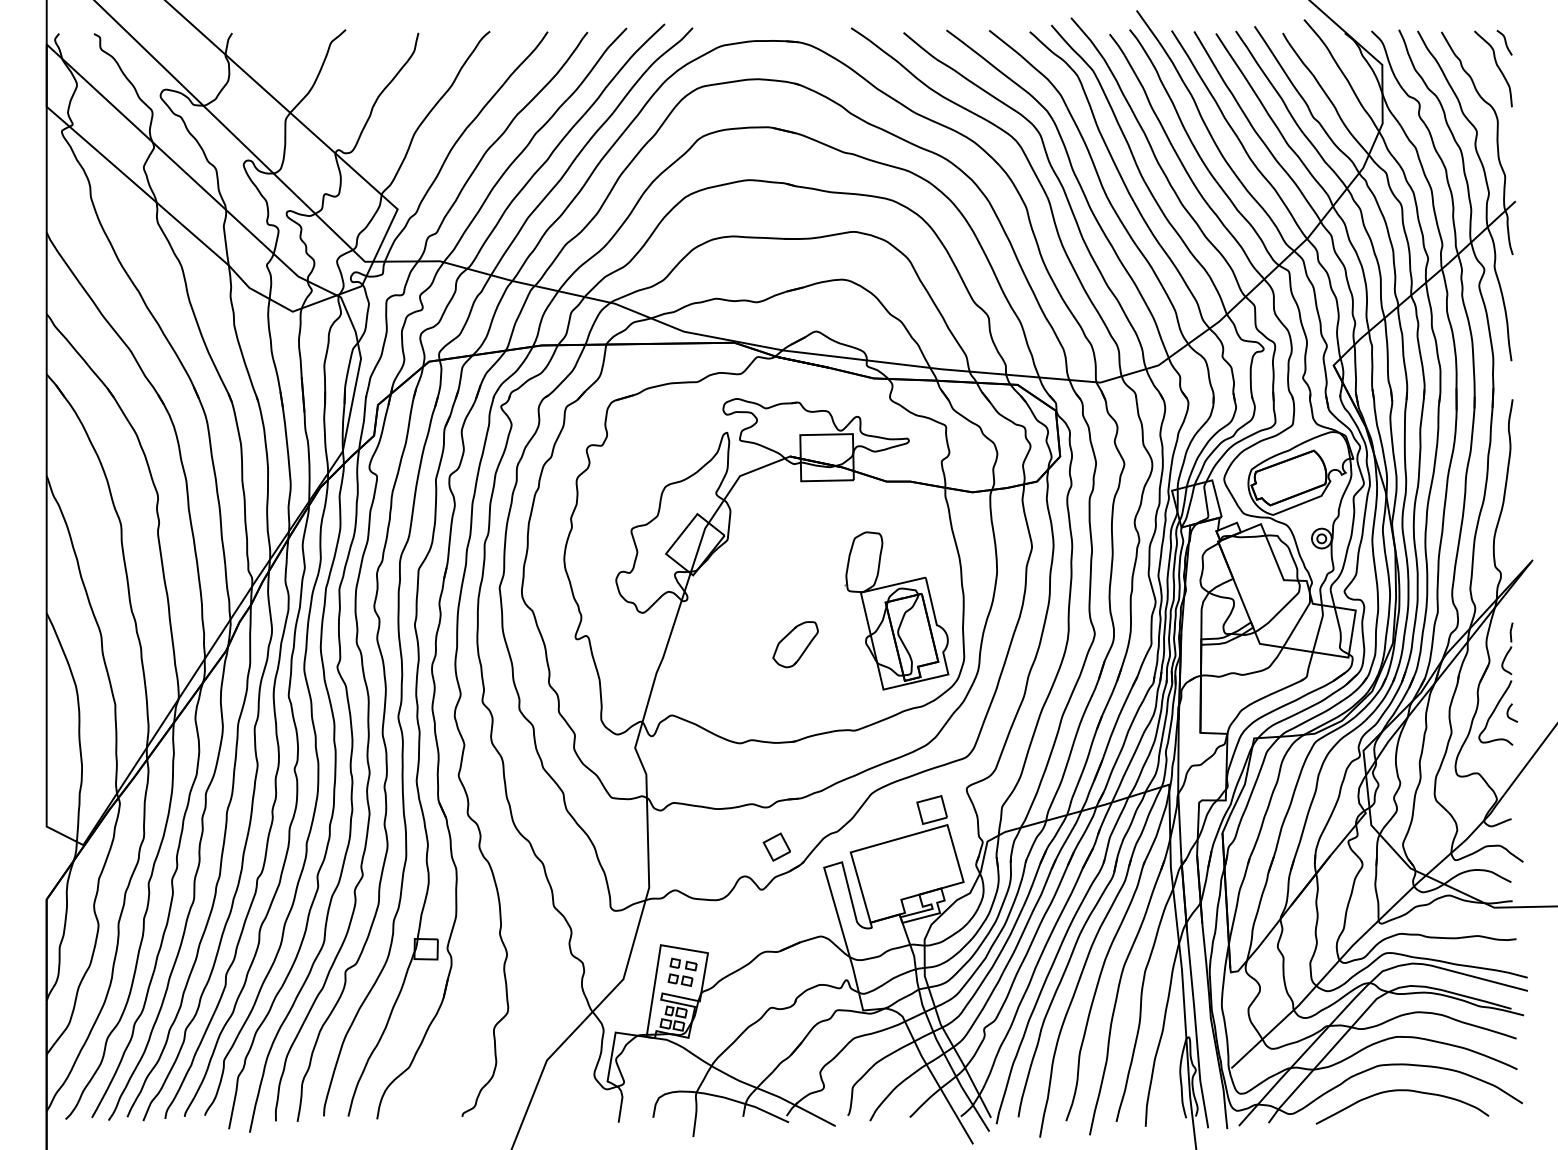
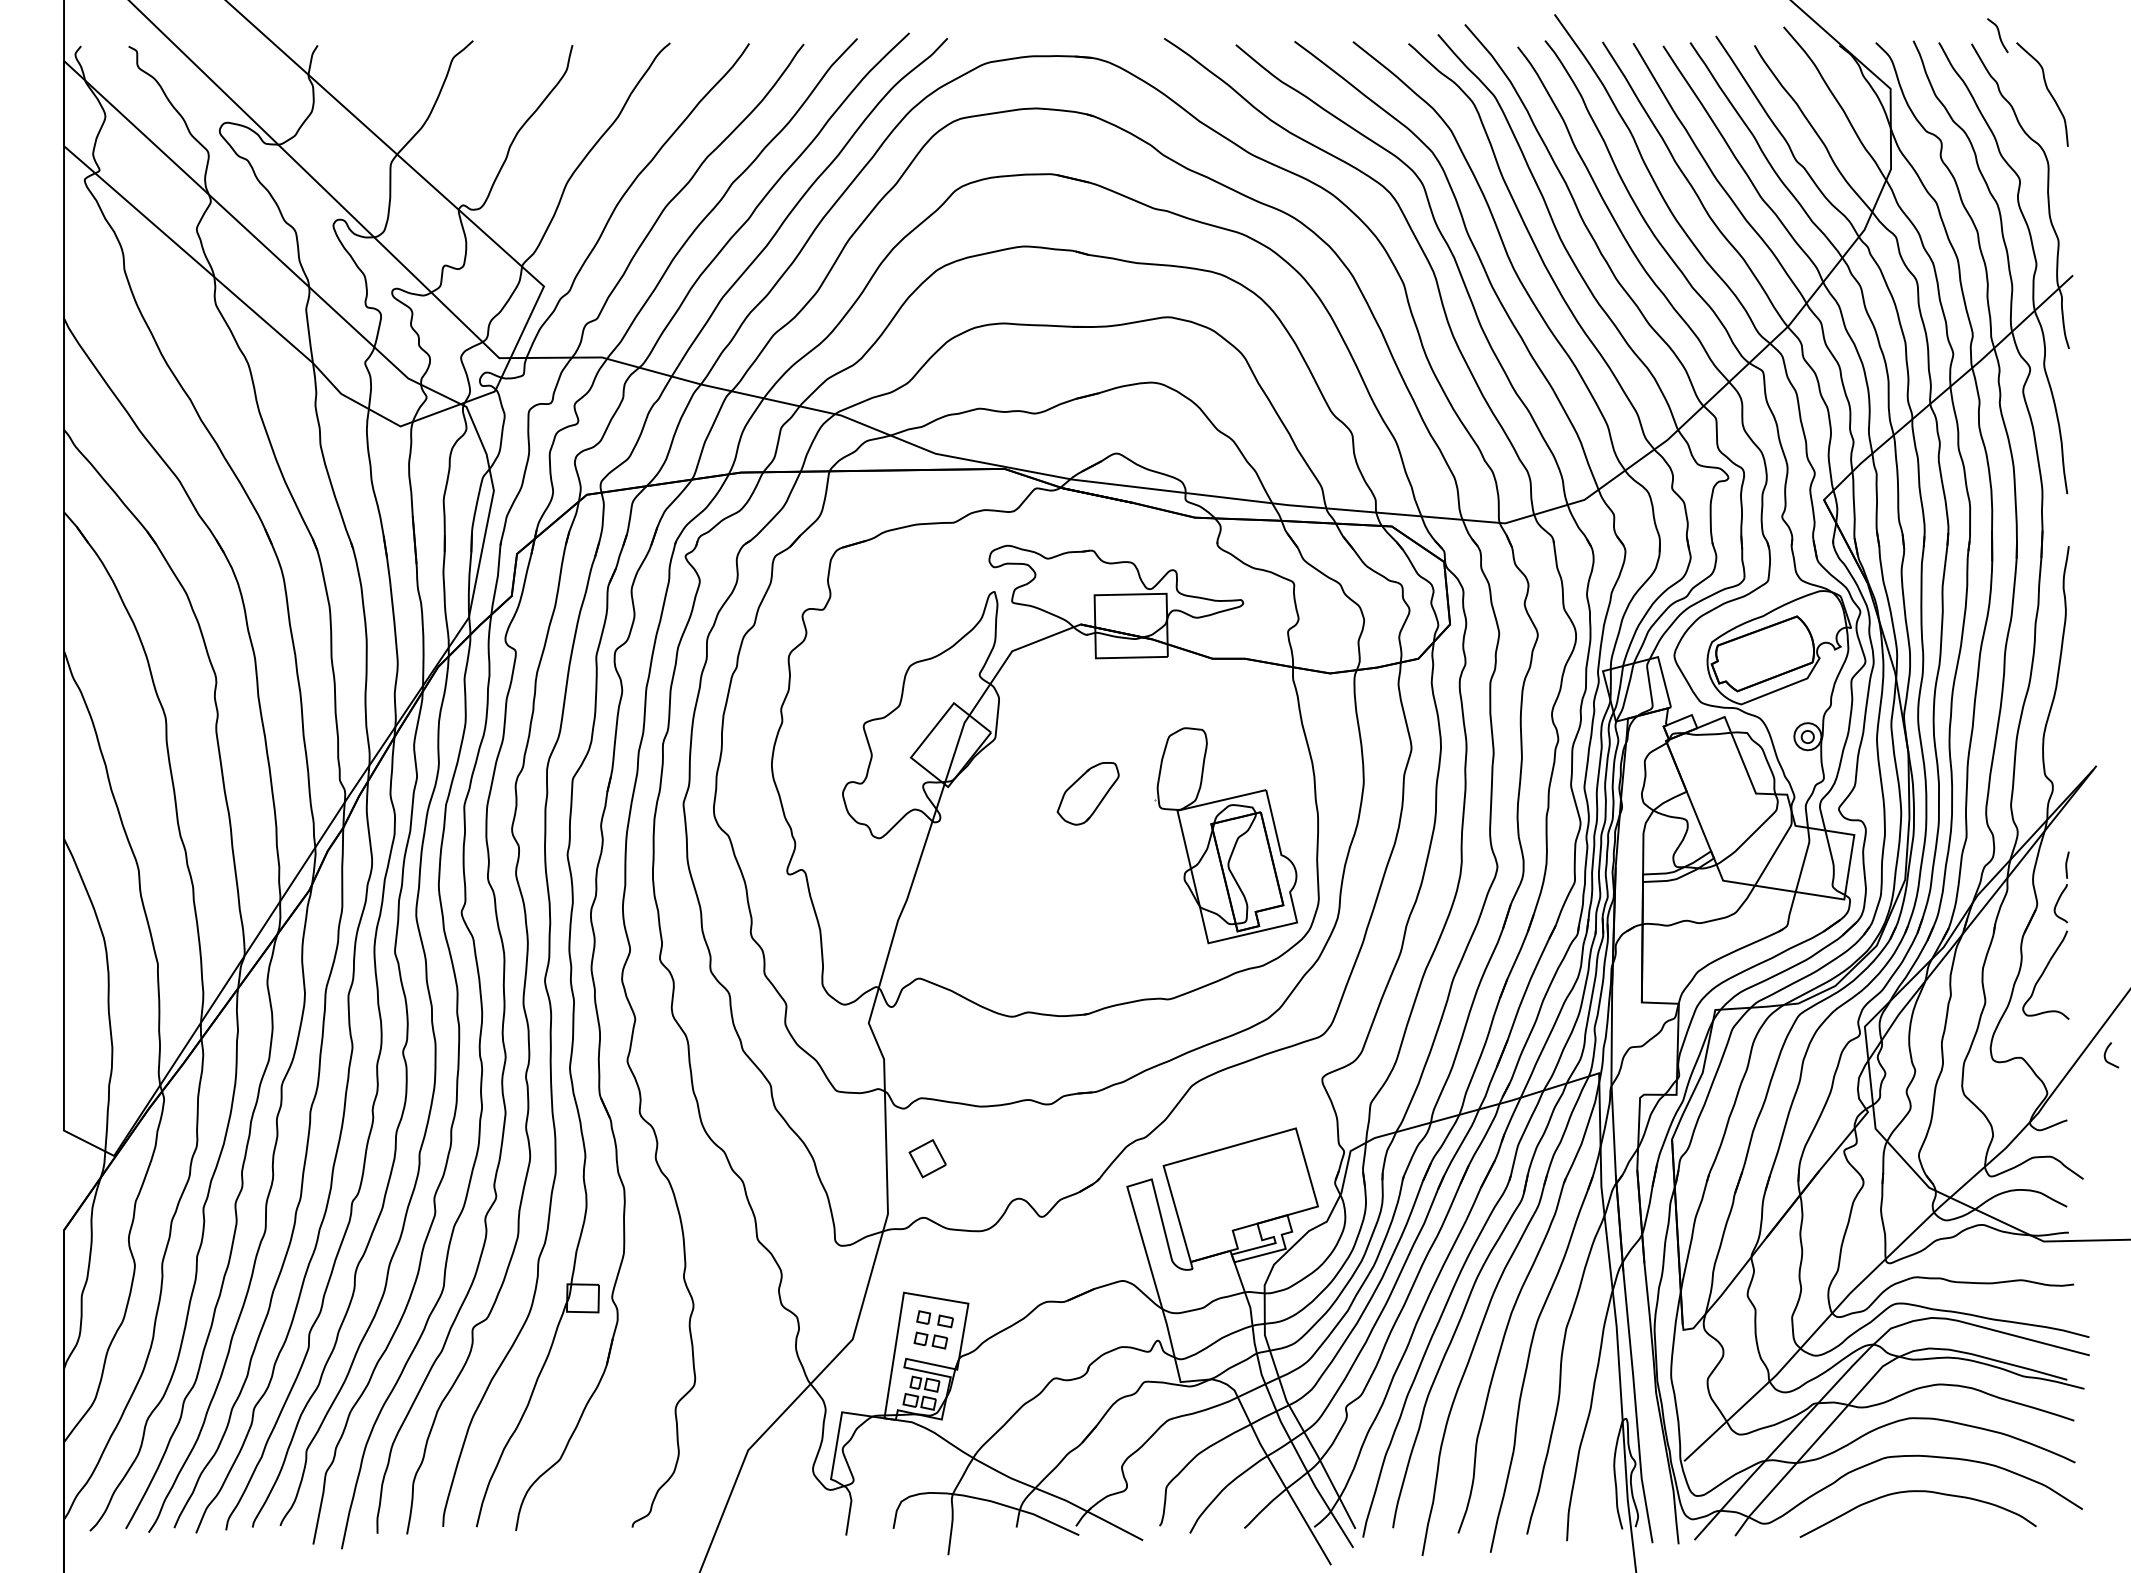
curve: (1505, 42) -> (1998, 35), moved
part: (795, 644) -> (1087, 793), moved
curve: (1508, 711) -> (2106, 1052), moved
part: (931, 809) -> (1274, 1107), removed
part: (776, 847) -> (927, 1158), moved

